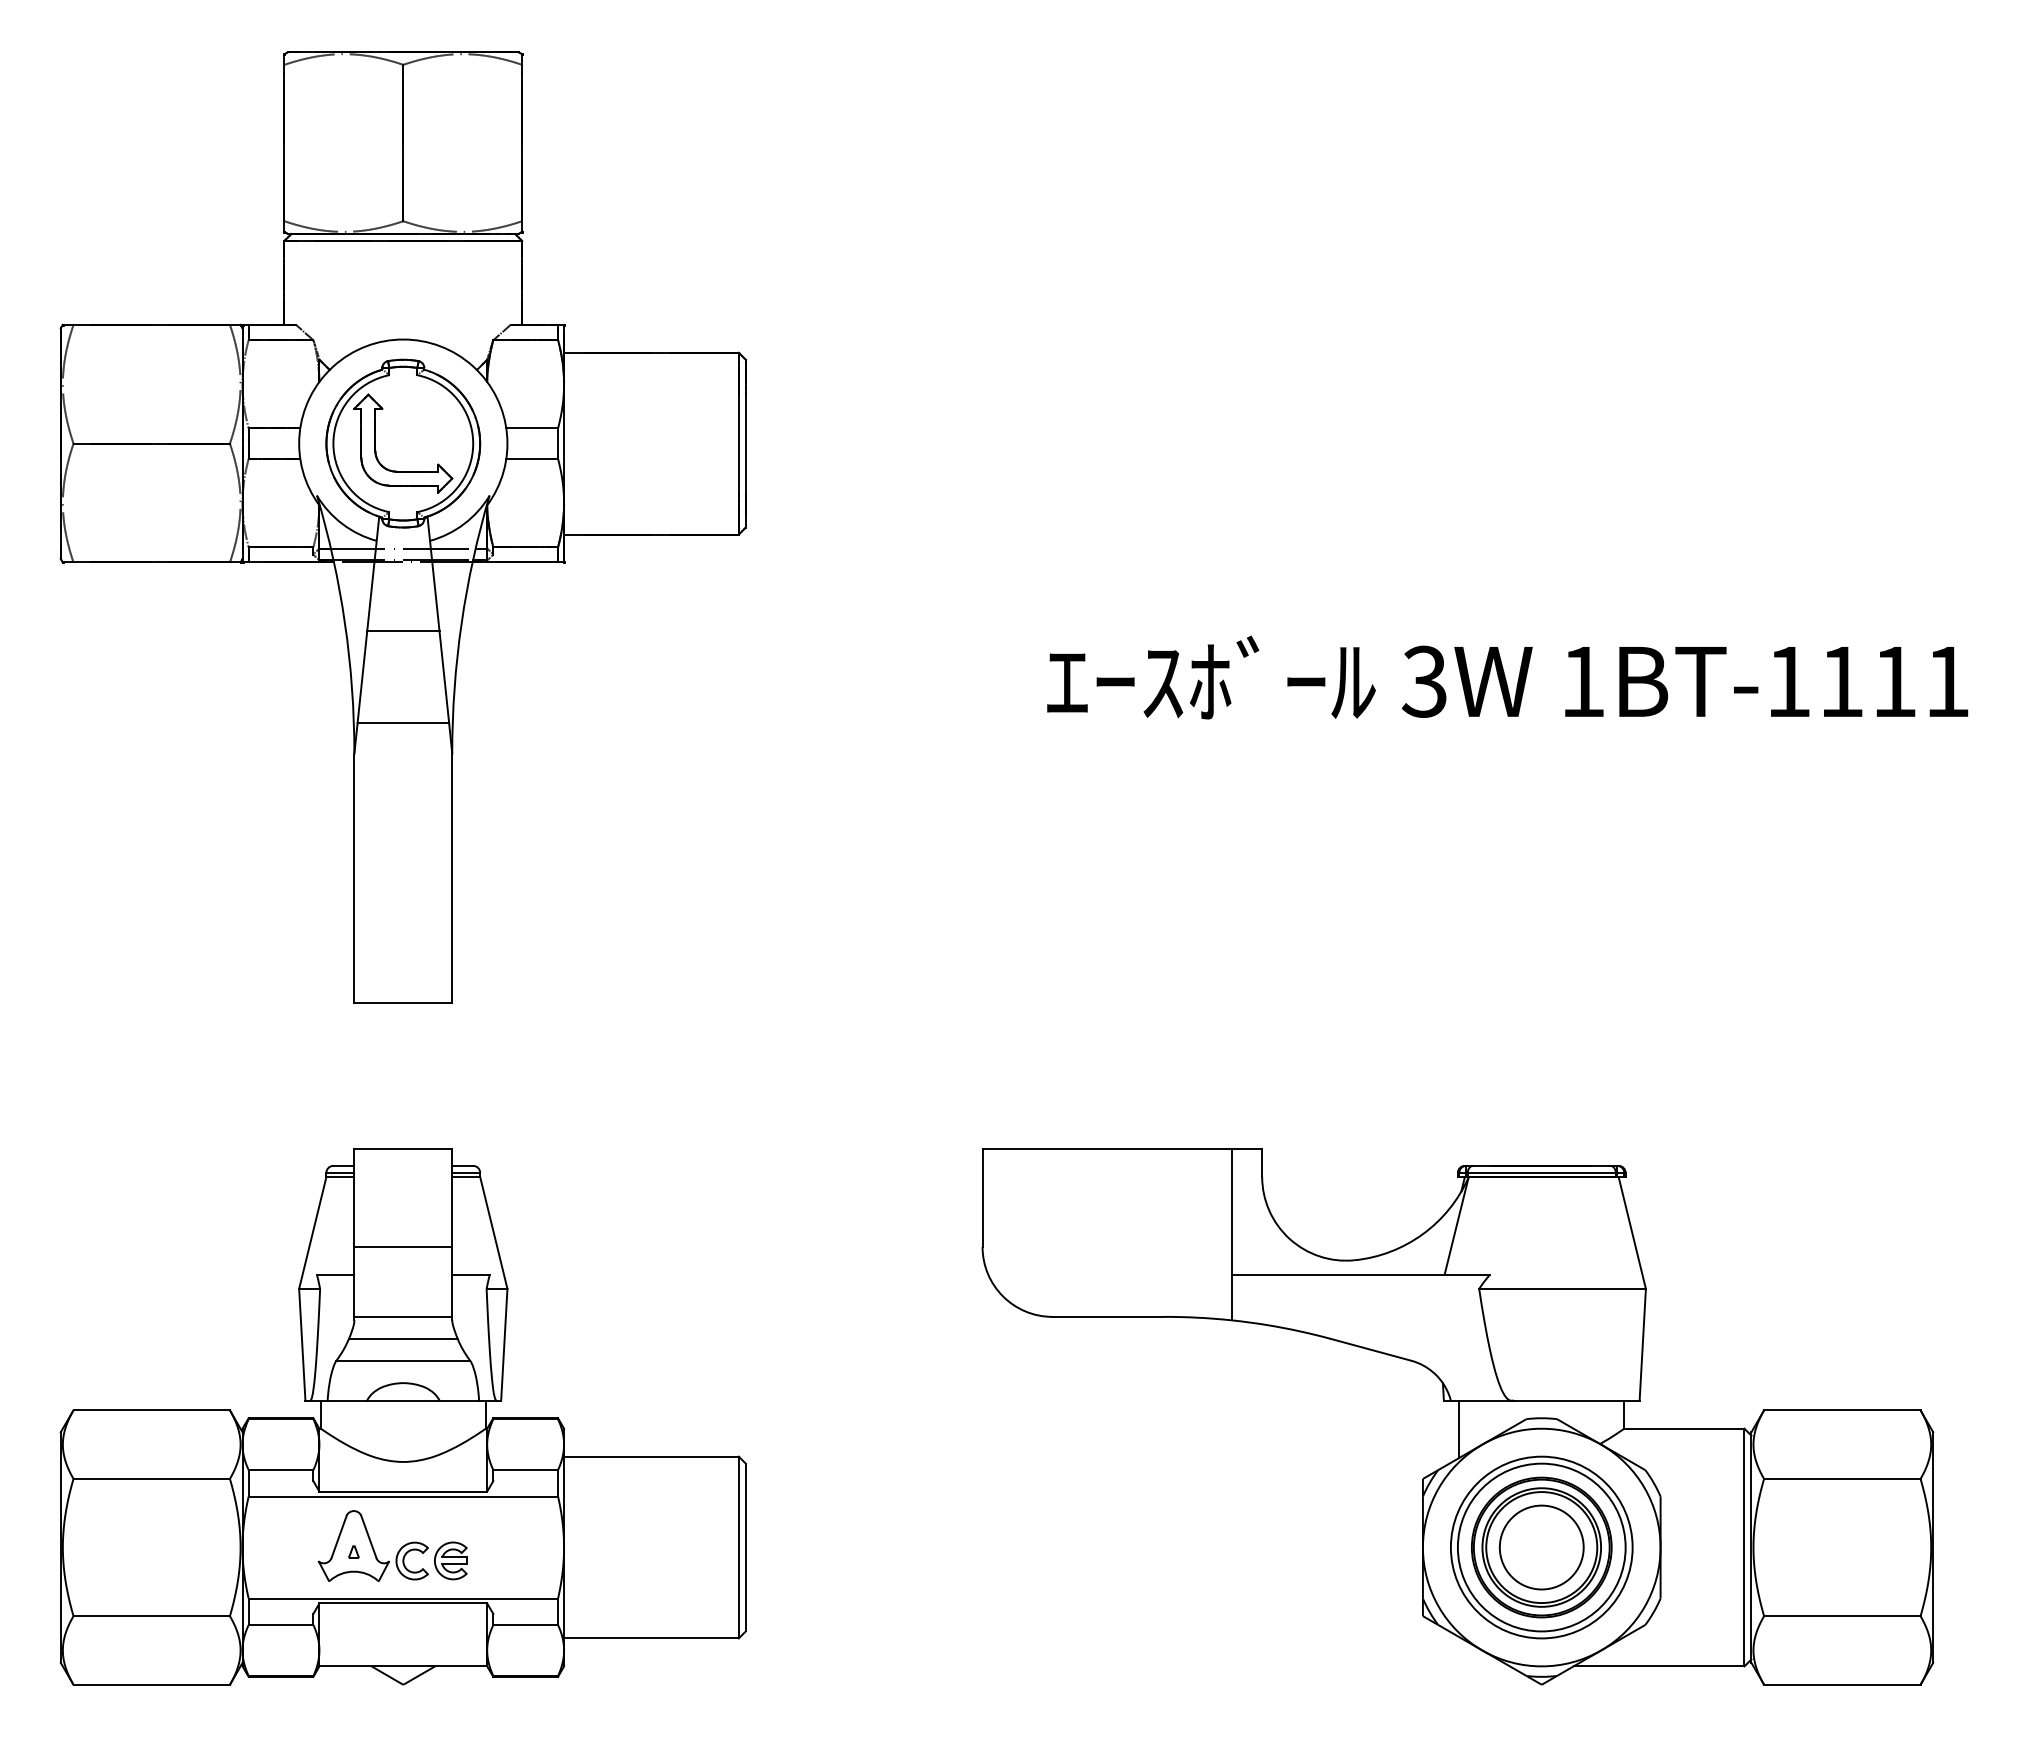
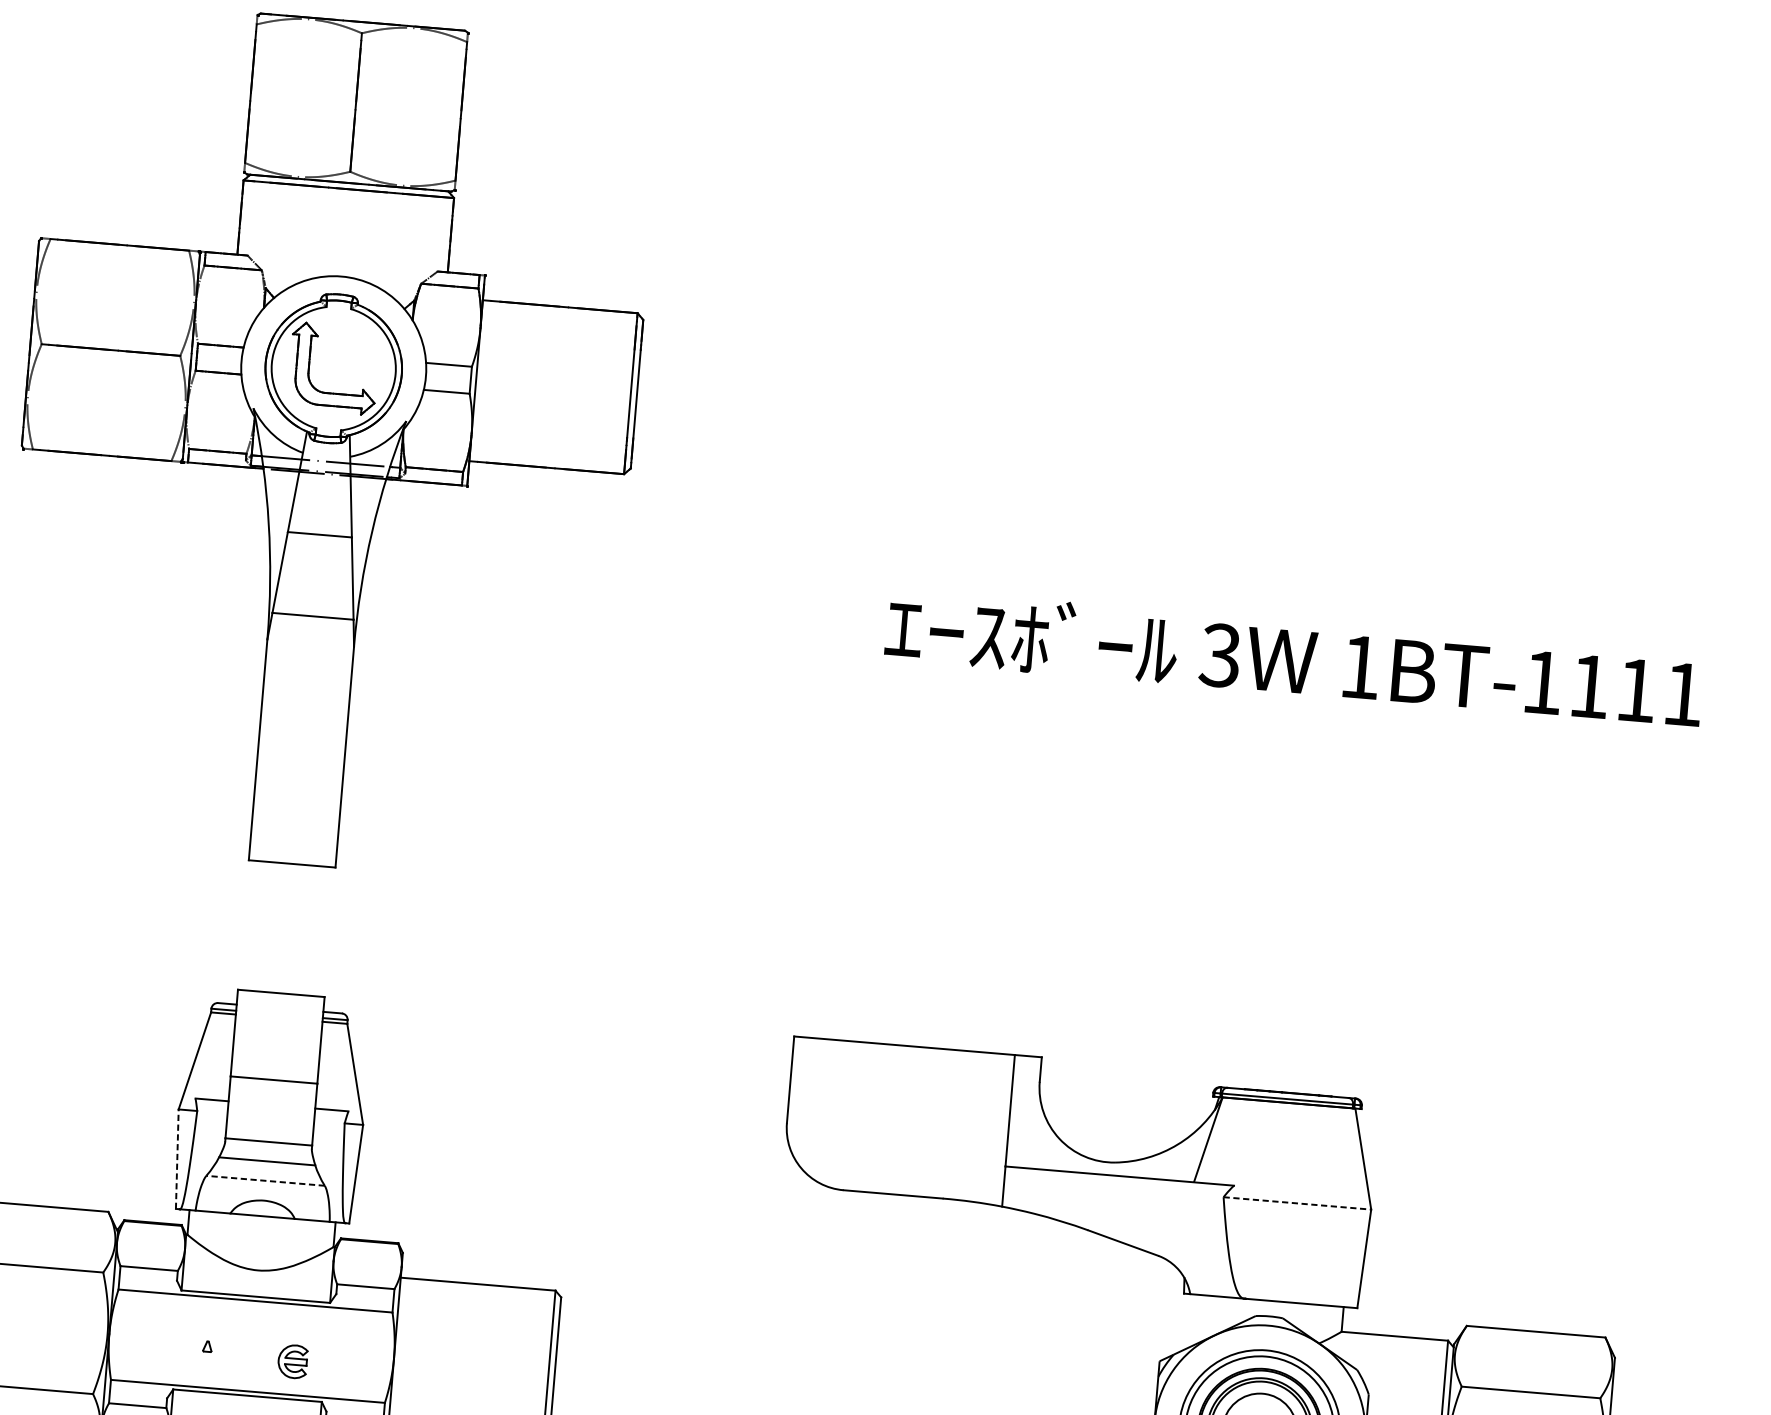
line: (1563, 1288) -> (1298, 1203), solid -> dashed
line: (302, 1344) -> (177, 1158), solid -> dashed
line: (403, 1360) -> (265, 1180), solid -> dashed
line: (1459, 1428) -> (1195, 1319), removed
part: (373, 1545) -> (225, 1342), removed

